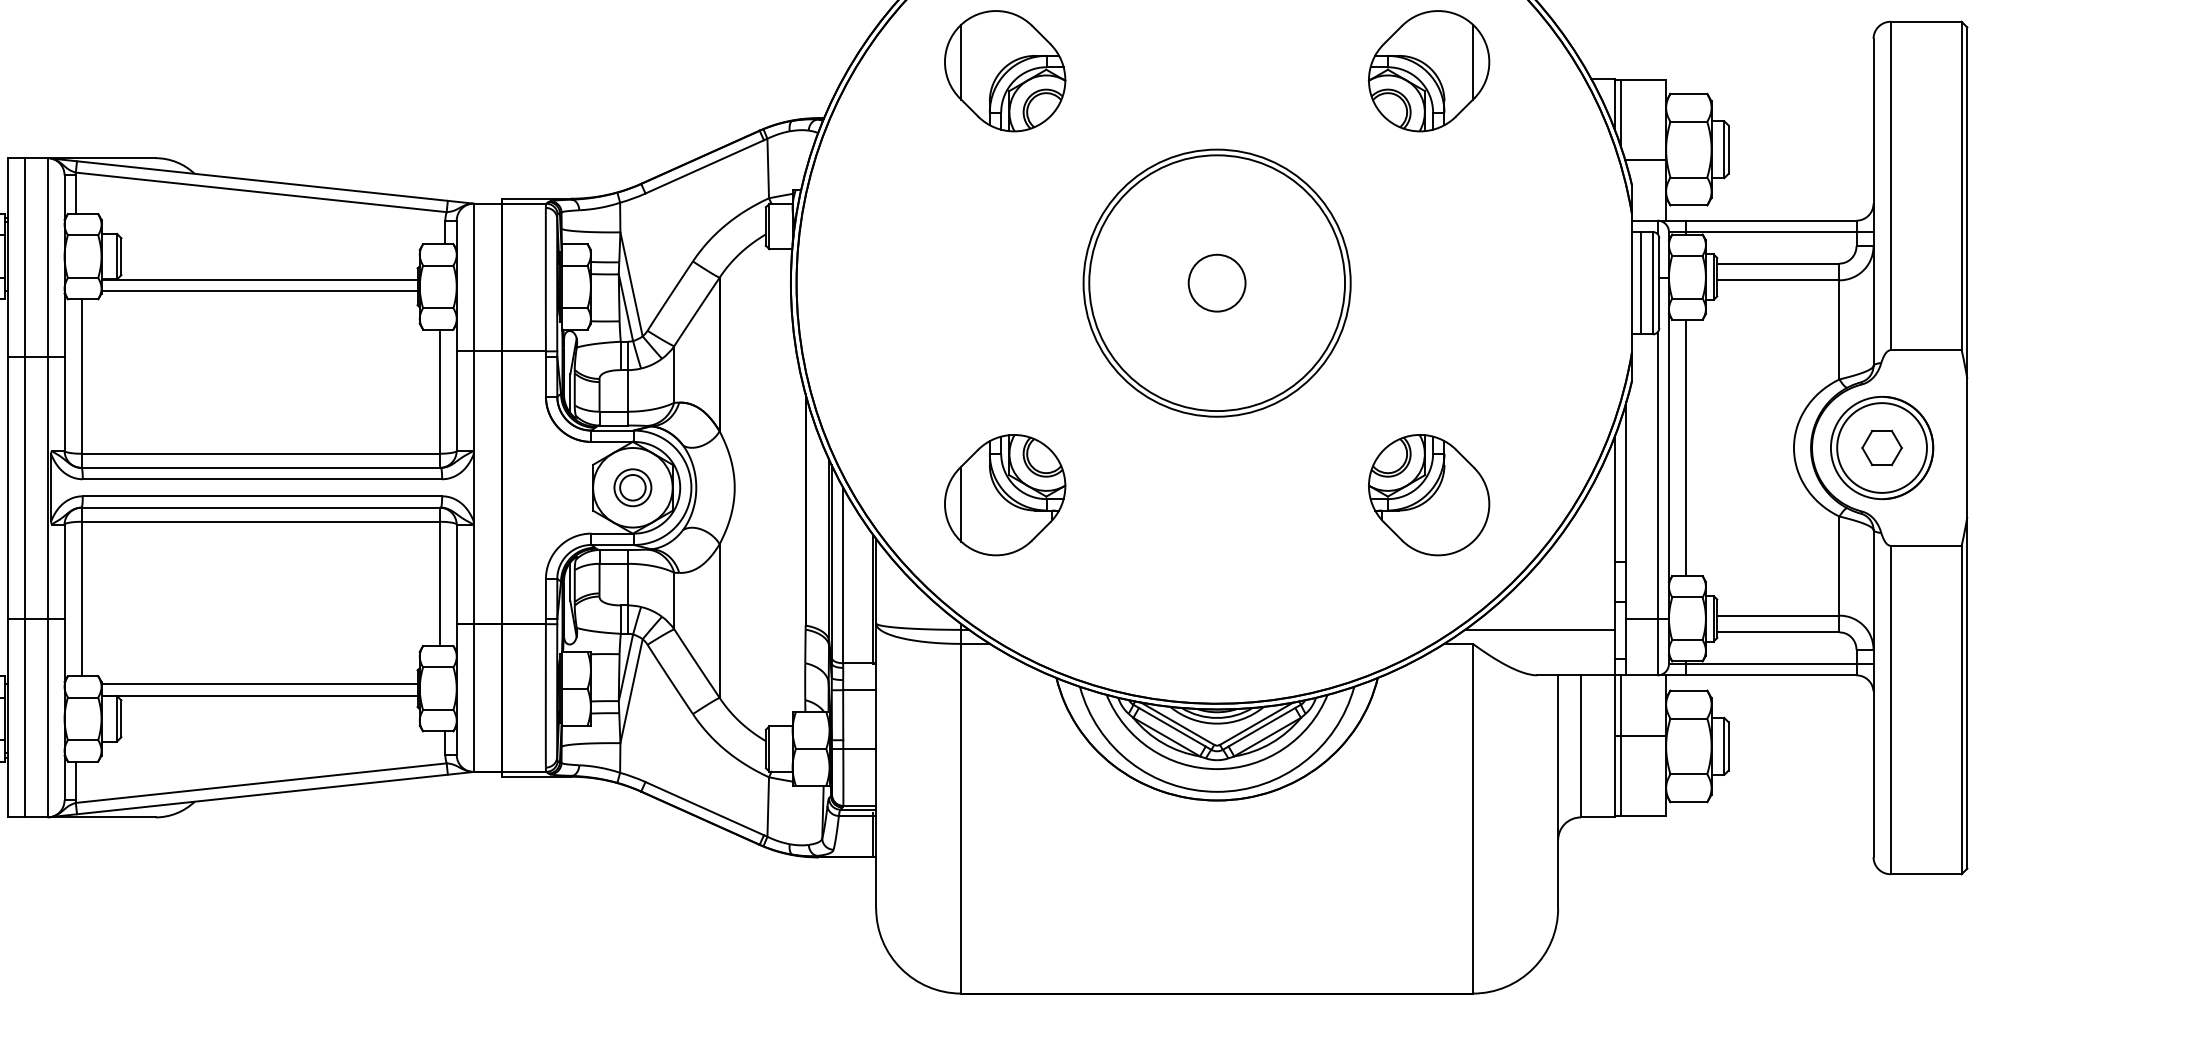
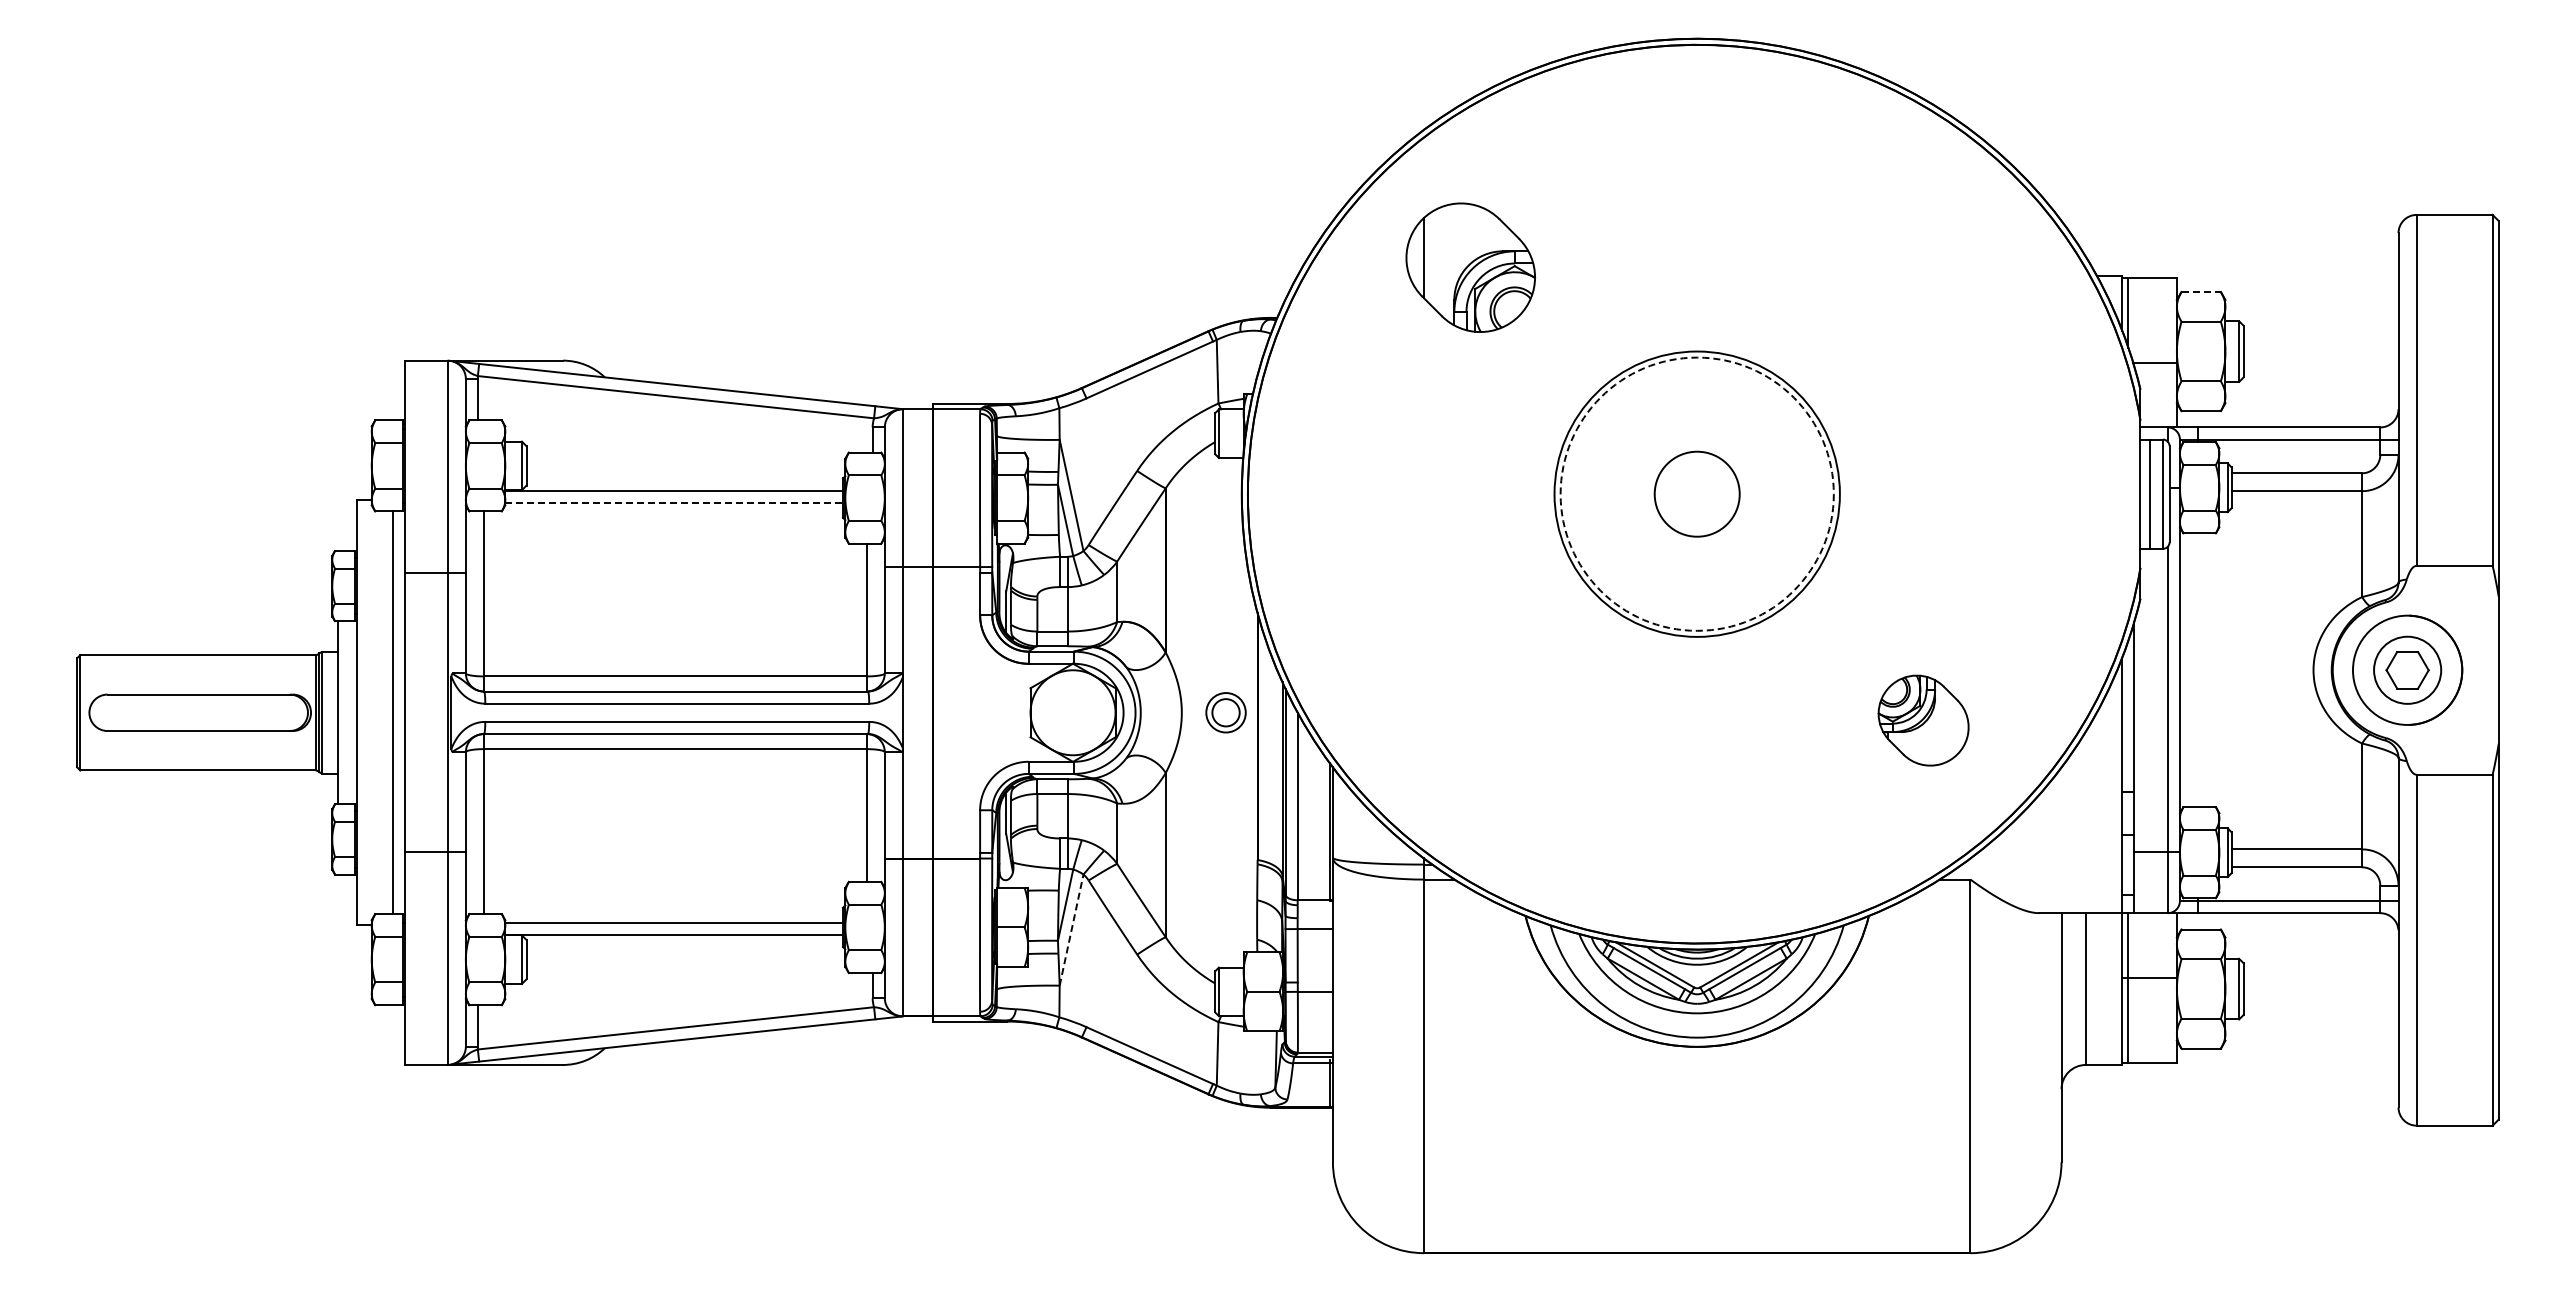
part: (1428, 70) -> (1923, 267), removed
line: (1689, 93) -> (2201, 291), solid -> dashed
circle: (1216, 282) -> (1696, 493), size x1.4
circle: (1216, 282) -> (1696, 493), solid -> dashed
line: (259, 290) -> (674, 502), solid -> dashed
line: (1686, 448) -> (2198, 670), removed
circle: (1881, 448) -> (2407, 670), size x0.7
line: (24, 487) -> (423, 712), removed
part: (632, 487) -> (1225, 712), moved
part: (1004, 495) -> (1470, 720), removed
part: (1428, 495) -> (1923, 720), size x0.7
line: (1540, 629) -> (2042, 864), removed
line: (631, 691) -> (1071, 930), solid -> dashed

